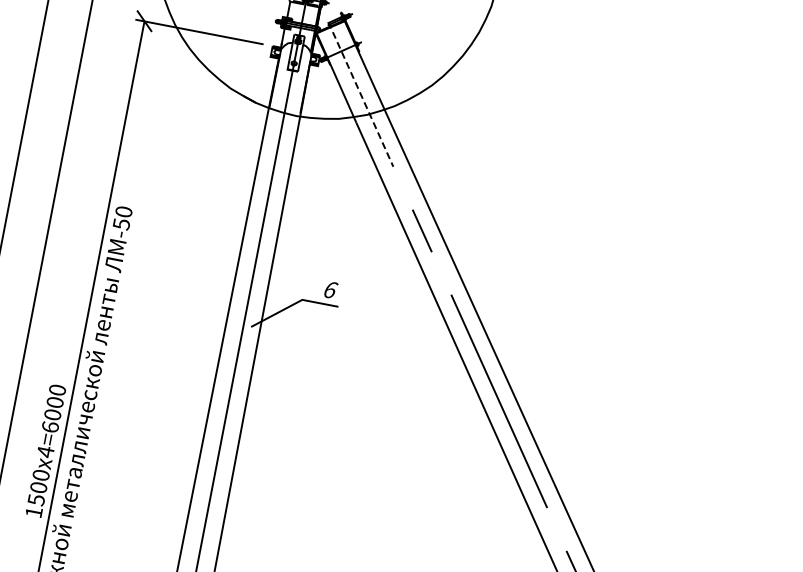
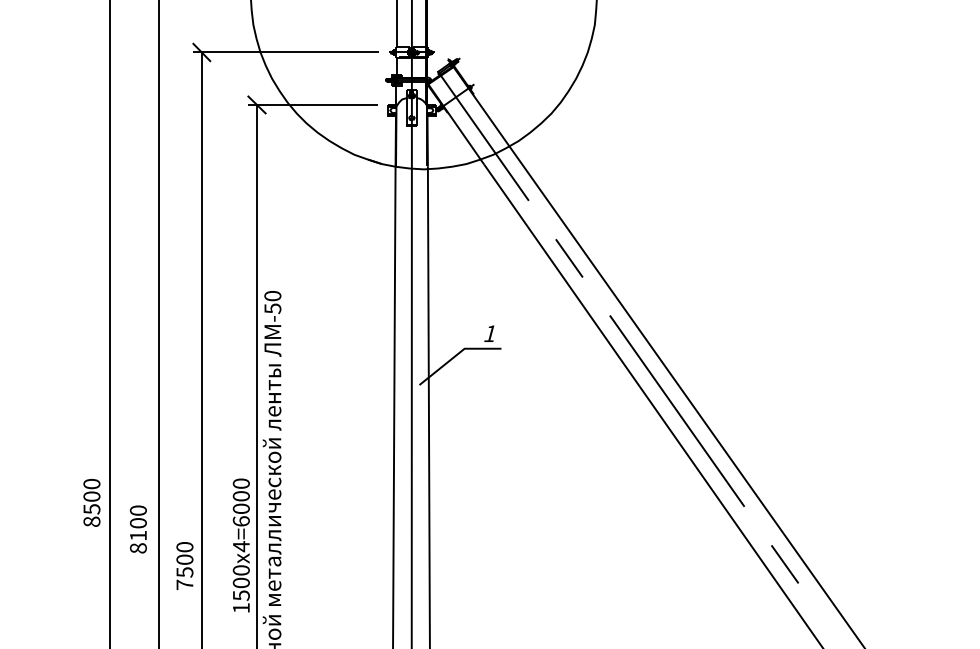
line: (360, 95) -> (483, 136), dashed -> solid
text: (330, 289) -> (490, 333), 6 -> 1

